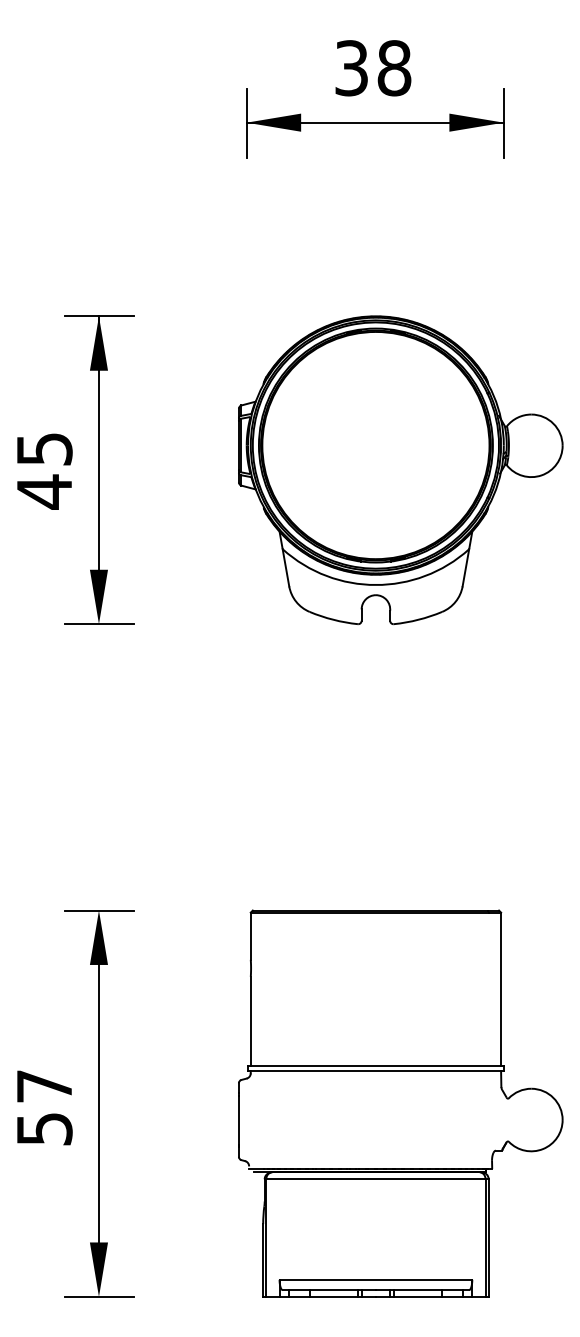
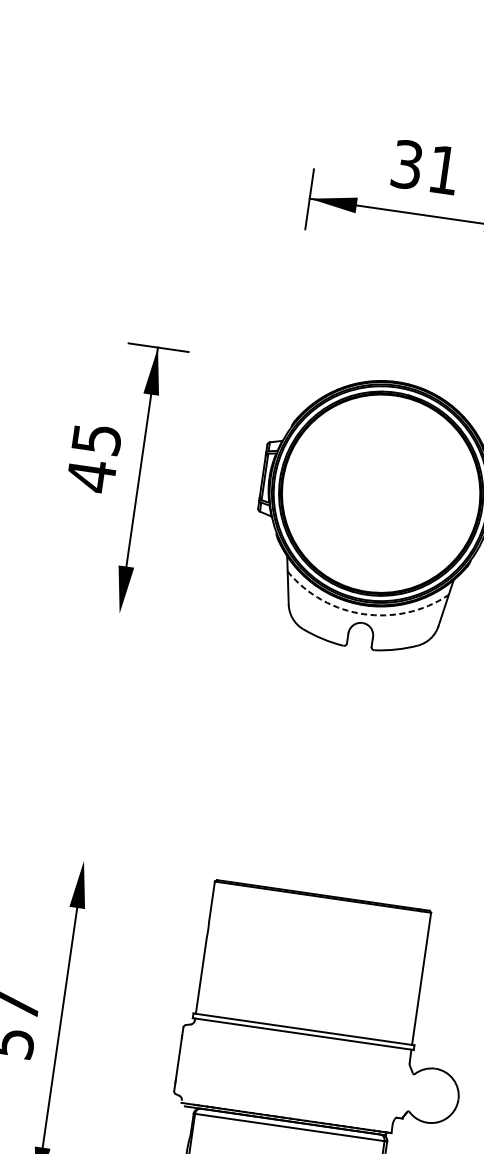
text: (394, 68) -> (444, 170), 38 -> 31
text: (44, 471) -> (93, 458), moved
arc: (375, 584) -> (363, 613), solid -> dashed
line: (99, 624) -> (120, 613), removed
line: (99, 910) -> (84, 860), removed

